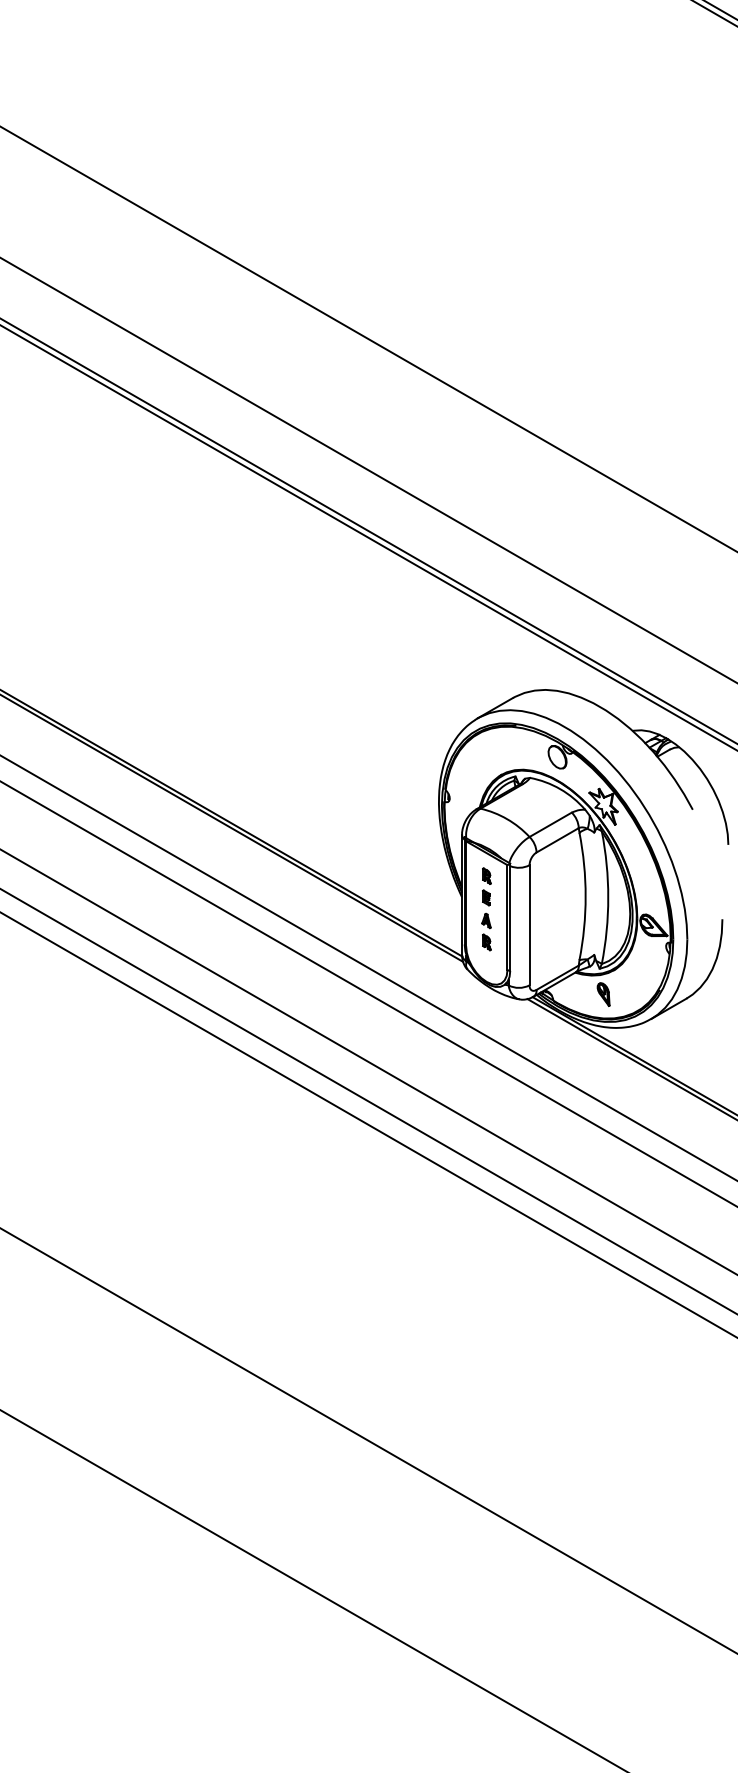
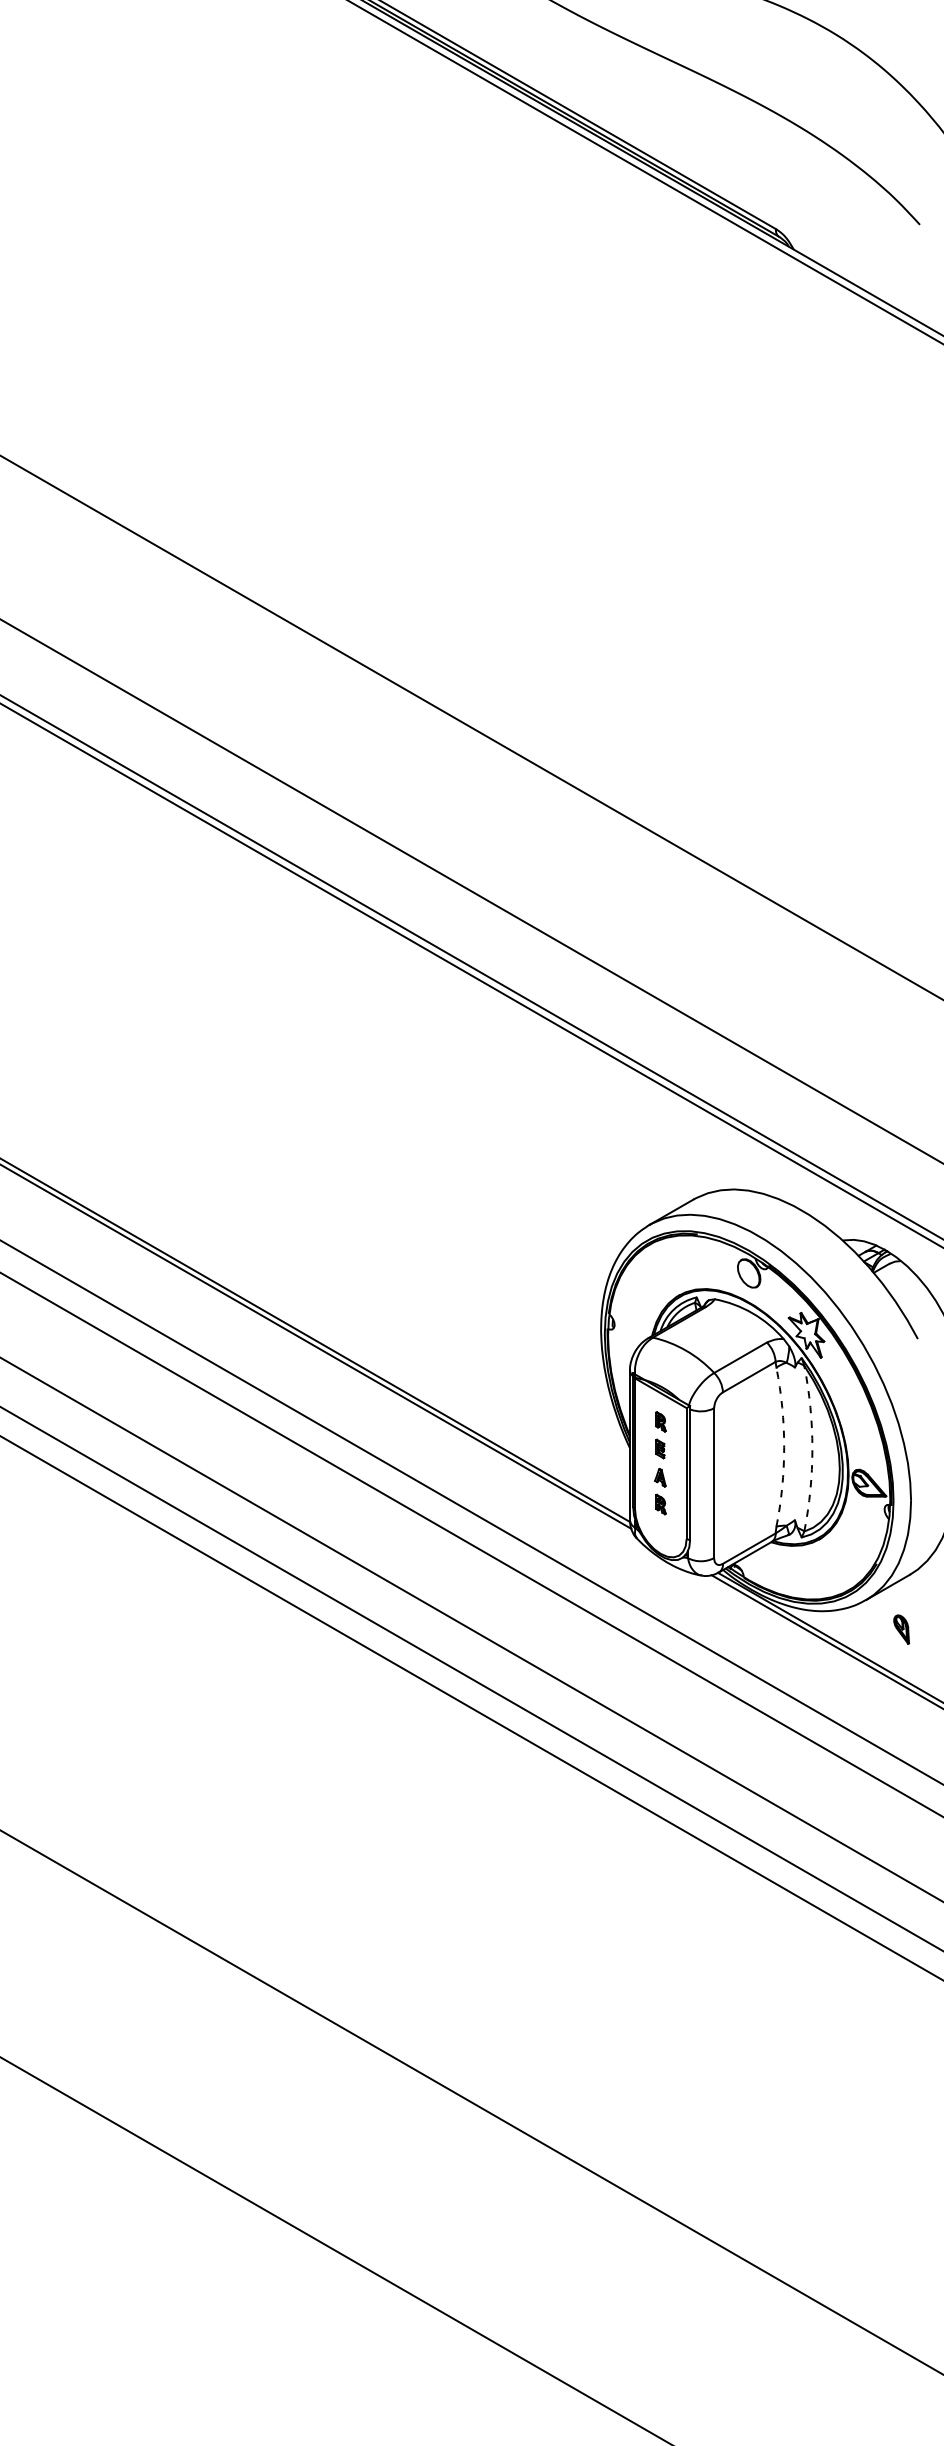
arc: (585, 896) -> (784, 1447), solid -> dashed
arc: (608, 897) -> (812, 1448), solid -> dashed
part: (603, 994) -> (901, 1629), moved

